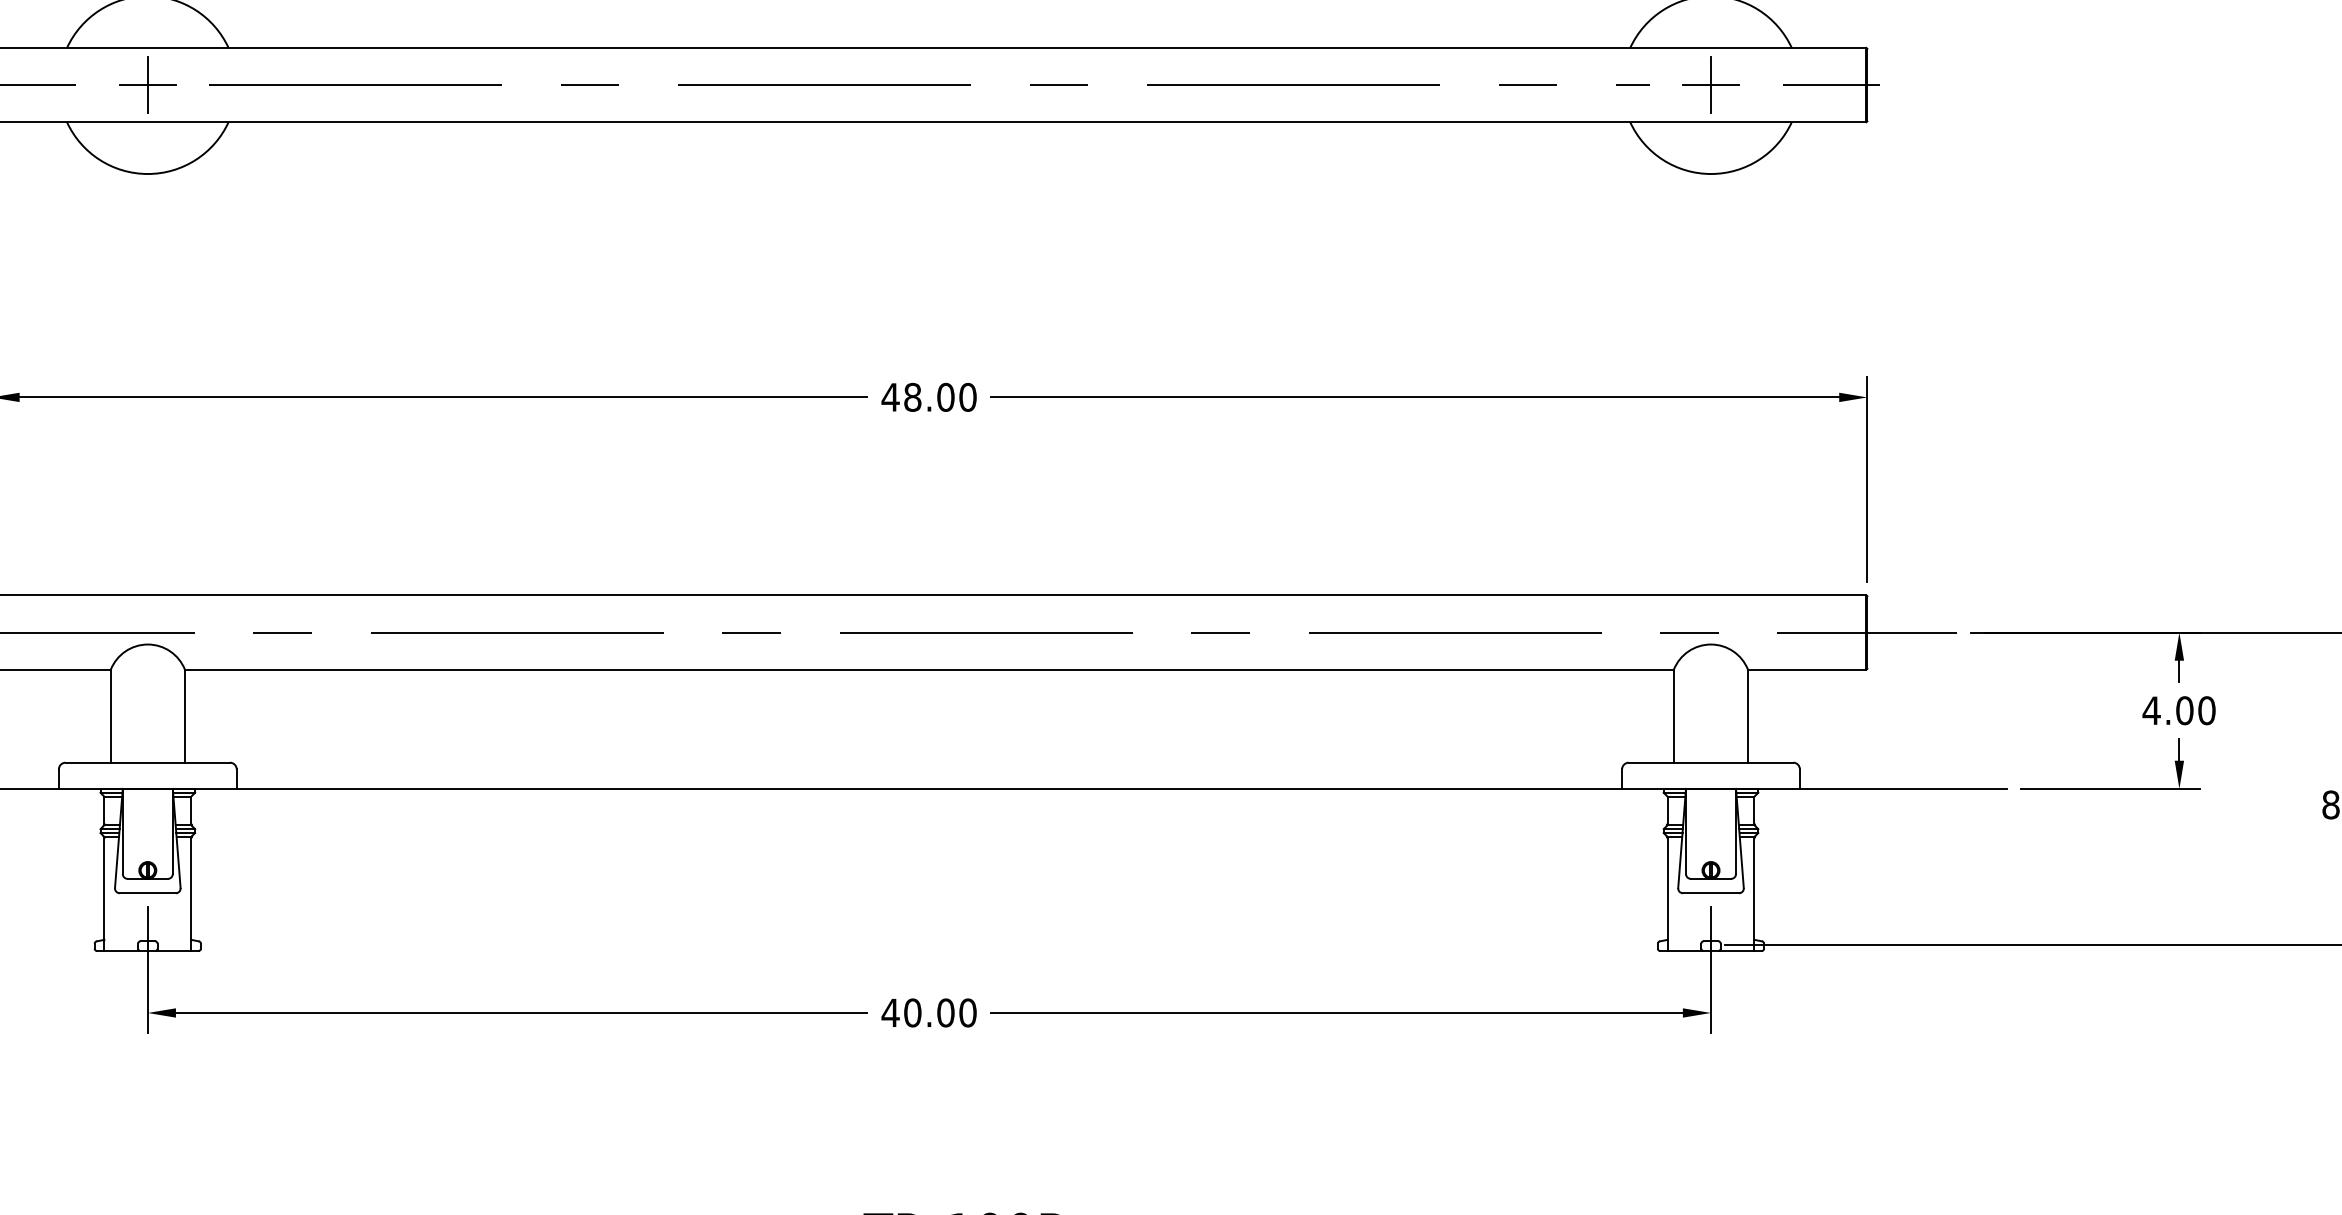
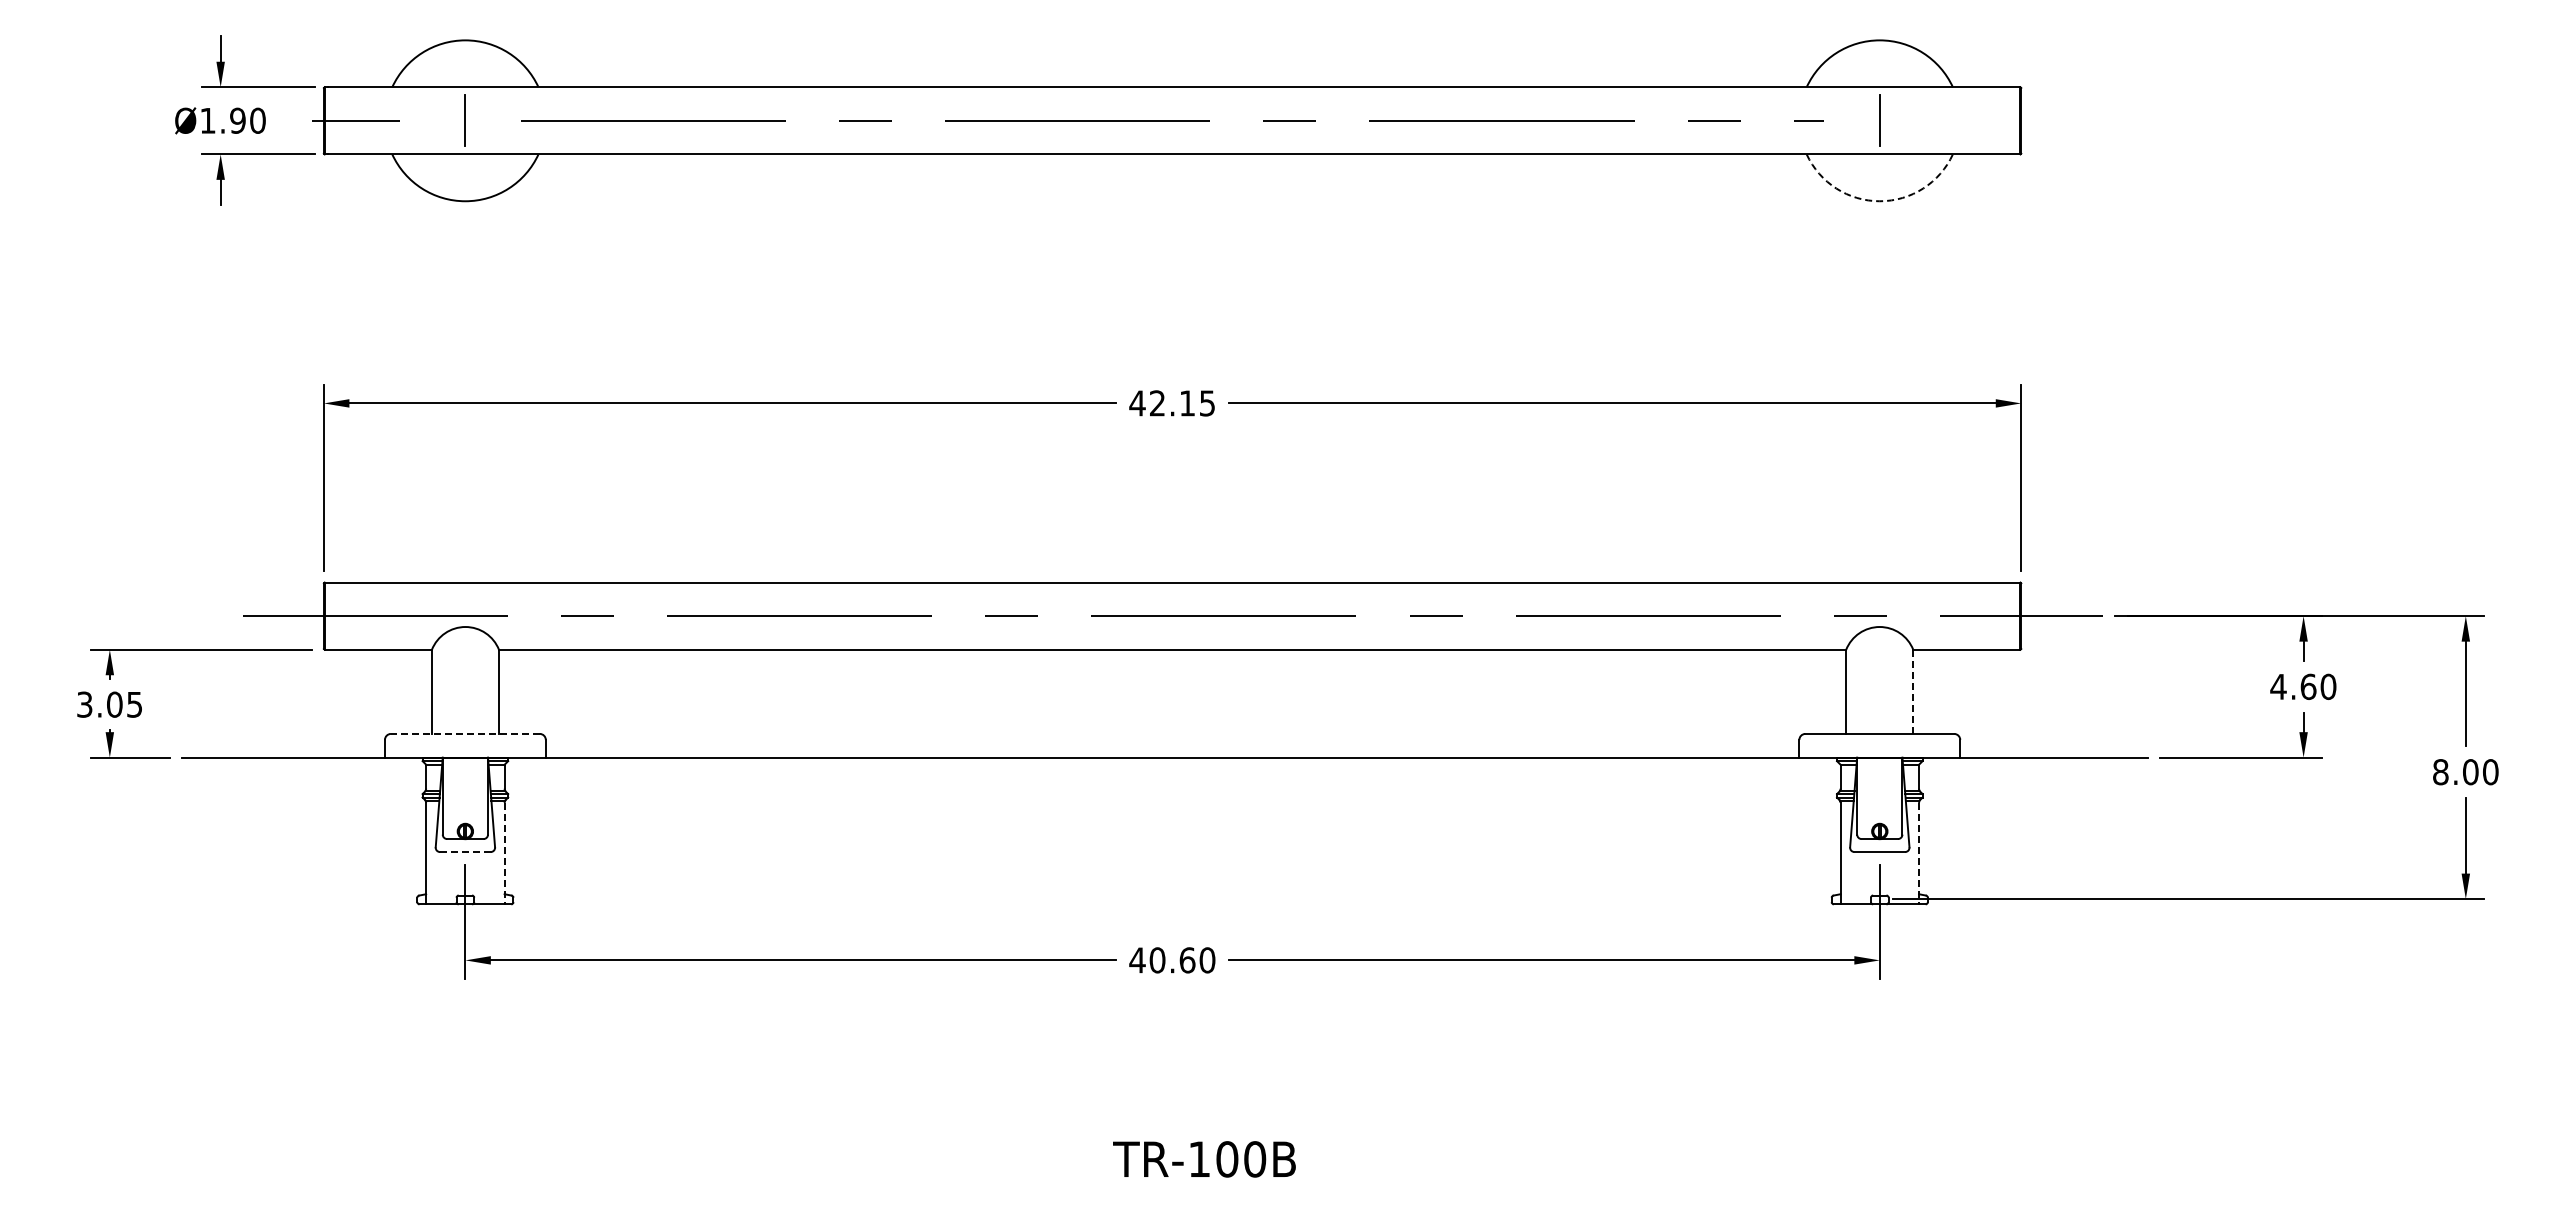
line: (146, 84) -> (464, 120), removed
line: (1710, 84) -> (1879, 120), removed
line: (1831, 84) -> (1988, 120), removed
arc: (1710, 174) -> (1879, 201), solid -> dashed
text: (940, 397) -> (1182, 403), 48.00 -> 42.15
text: (2184, 710) -> (2308, 686), 4.00 -> 4.60
line: (1748, 715) -> (1913, 691), solid -> dashed
line: (146, 762) -> (464, 733), solid -> dashed
line: (147, 893) -> (465, 852), solid -> dashed
line: (191, 894) -> (504, 853), solid -> dashed
line: (1754, 894) -> (1919, 853), solid -> dashed
text: (945, 1013) -> (1187, 960), 40.00 -> 40.60

